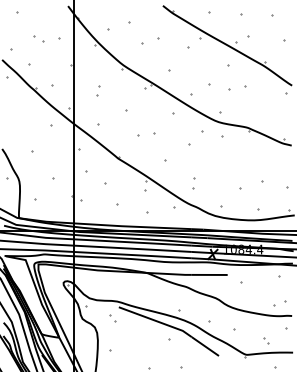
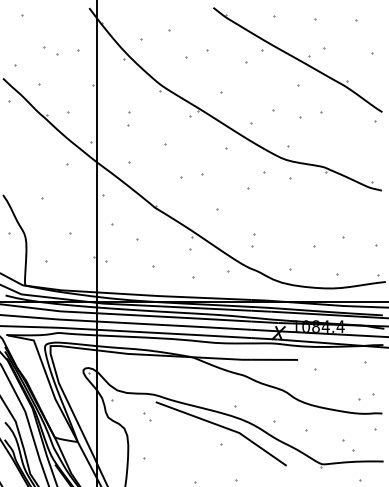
part: (266, 340) -> (348, 445), size x1.6

